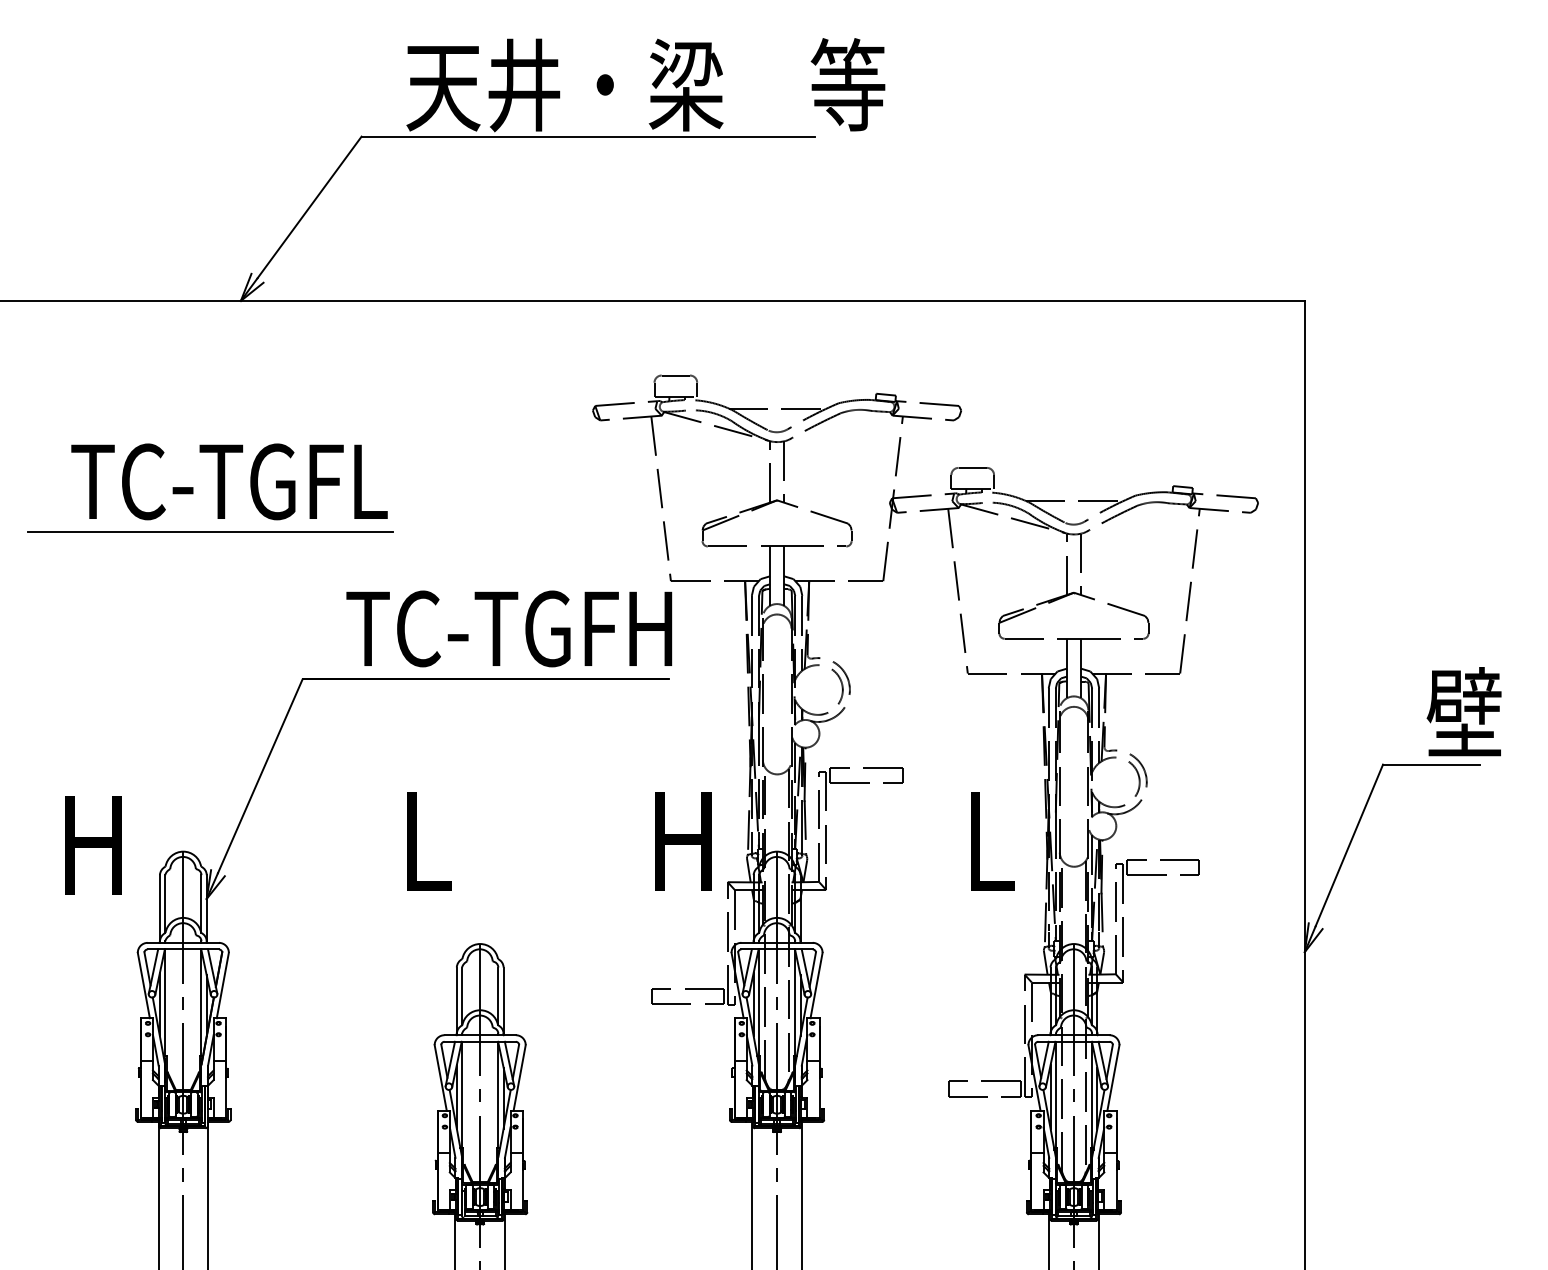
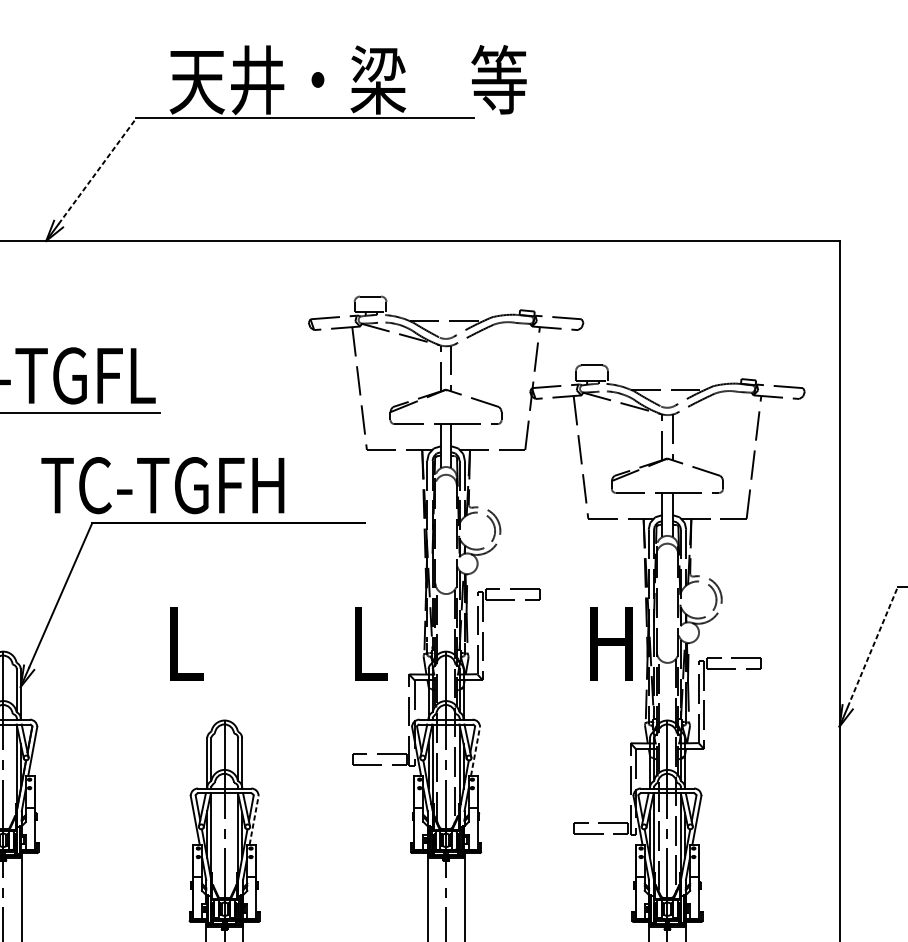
line: (309, 207) -> (97, 171), solid -> dashed
text: (509, 628) -> (163, 485), moved
text: (688, 841) -> (380, 644), H -> L
text: (1003, 841) -> (614, 644), L -> H
line: (1349, 845) -> (872, 647), solid -> dashed
line: (816, 985) -> (475, 751), solid -> dashed
line: (519, 1077) -> (253, 820), solid -> dashed

